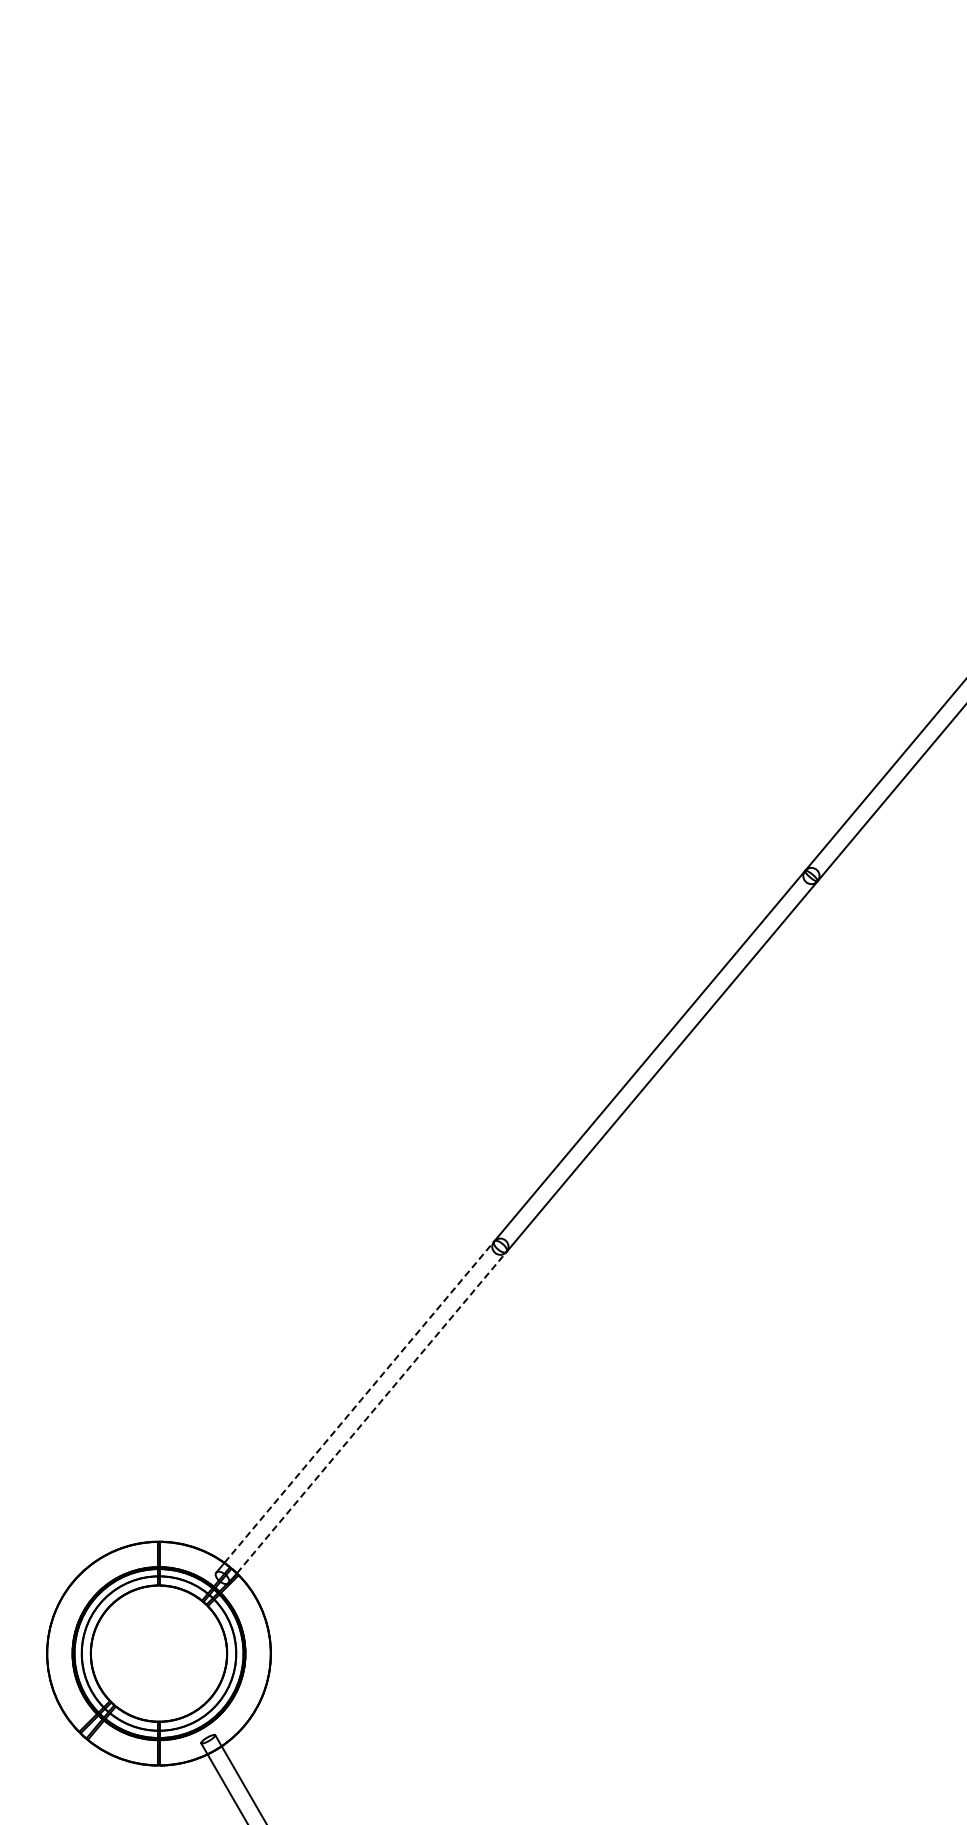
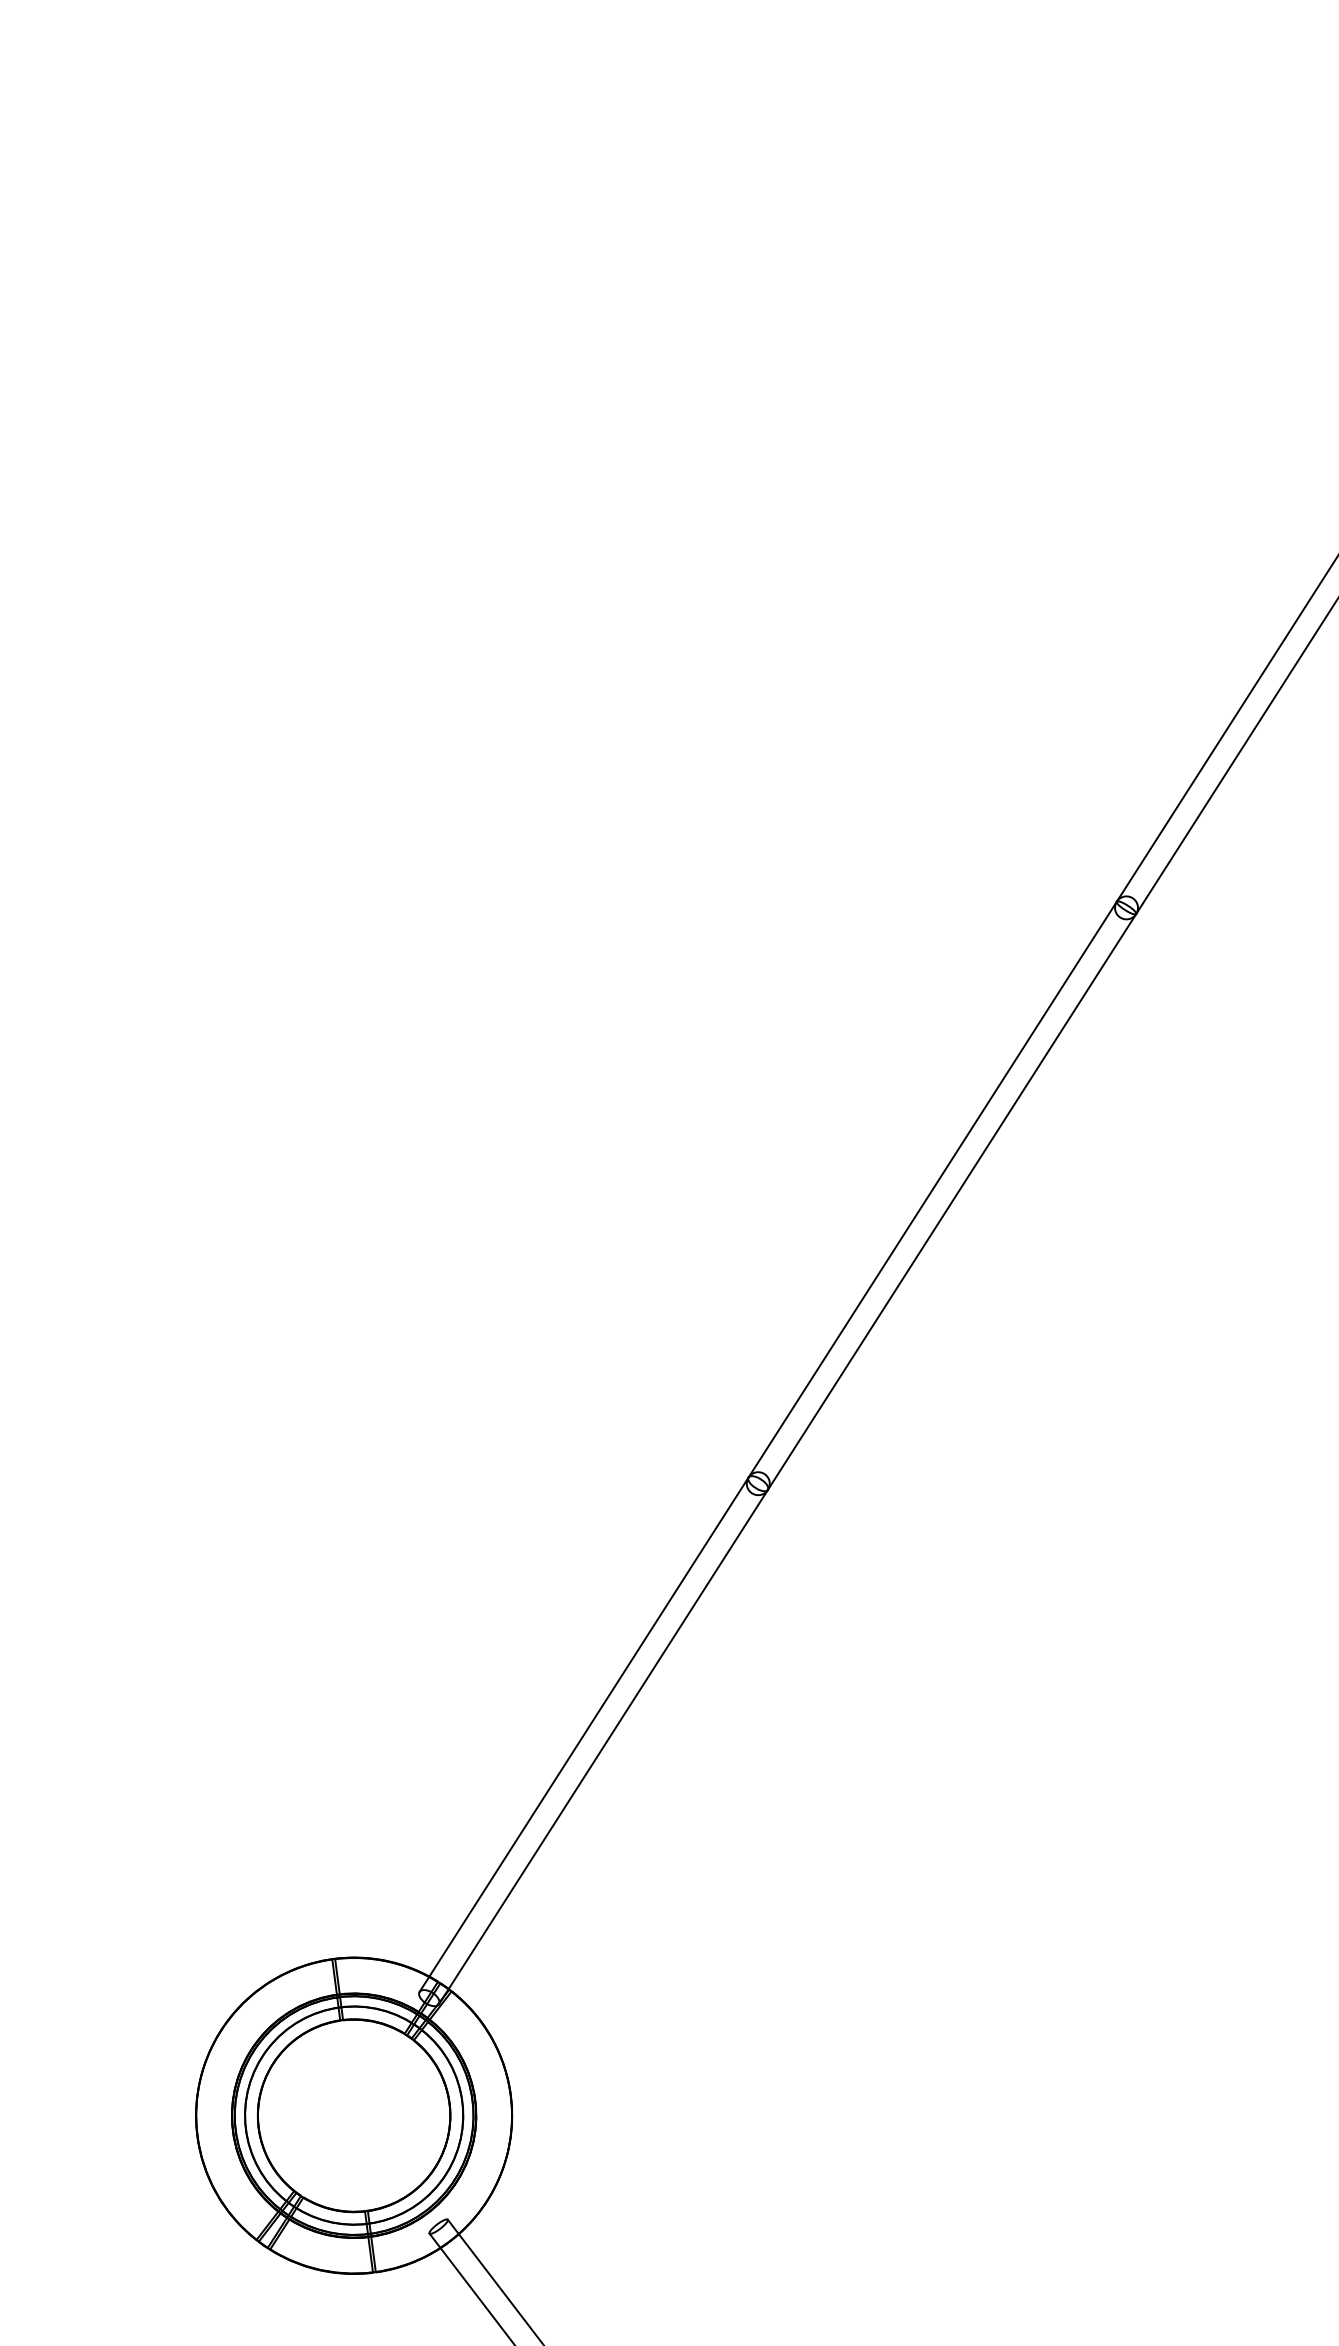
line: (359, 1402) -> (589, 1727), dashed -> solid
line: (371, 1412) -> (607, 1739), dashed -> solid

